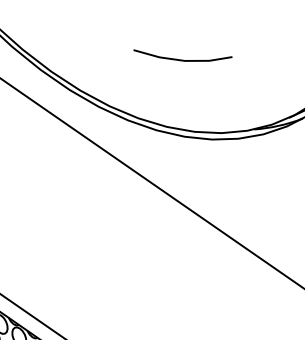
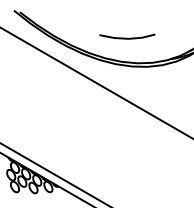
line: (182, 58) -> (127, 37), moved

